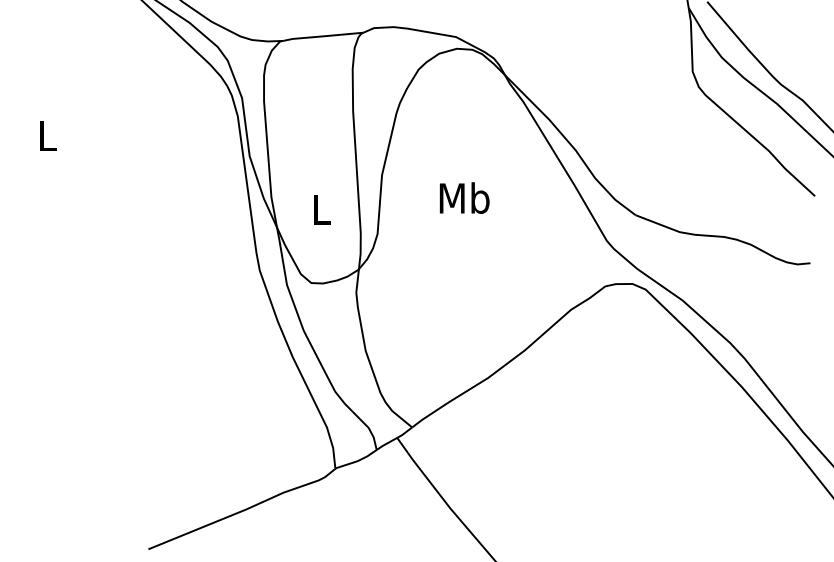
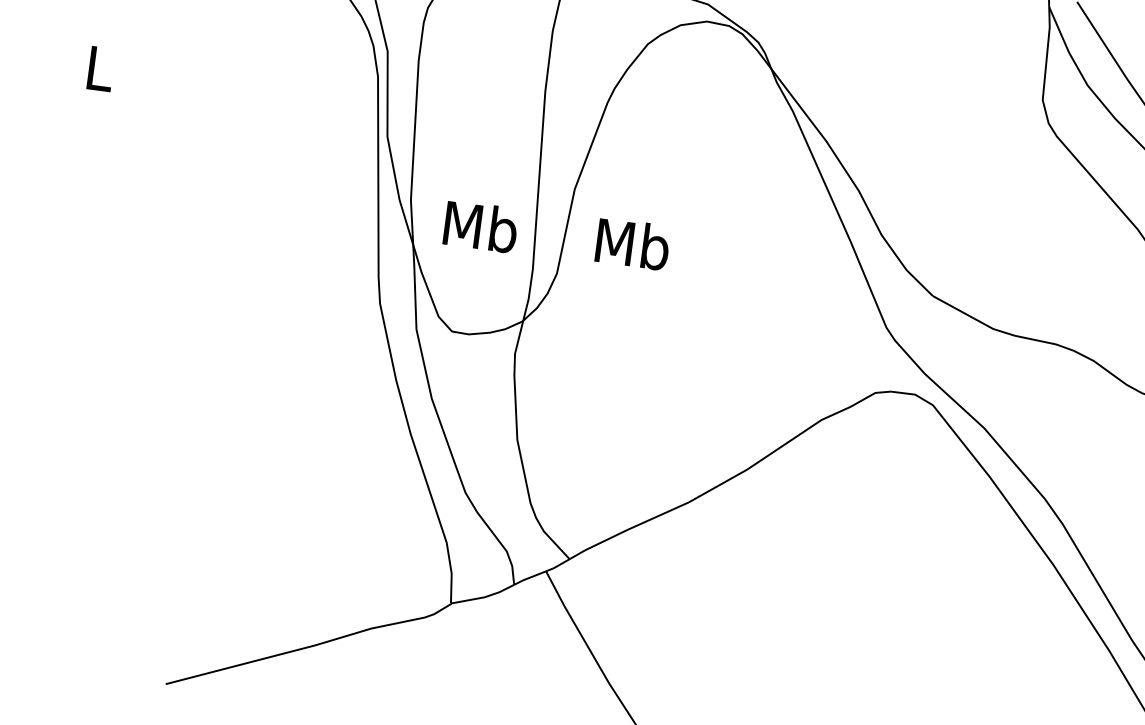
text: (464, 197) -> (632, 243), moved
text: (321, 208) -> (480, 225), L -> Mb

